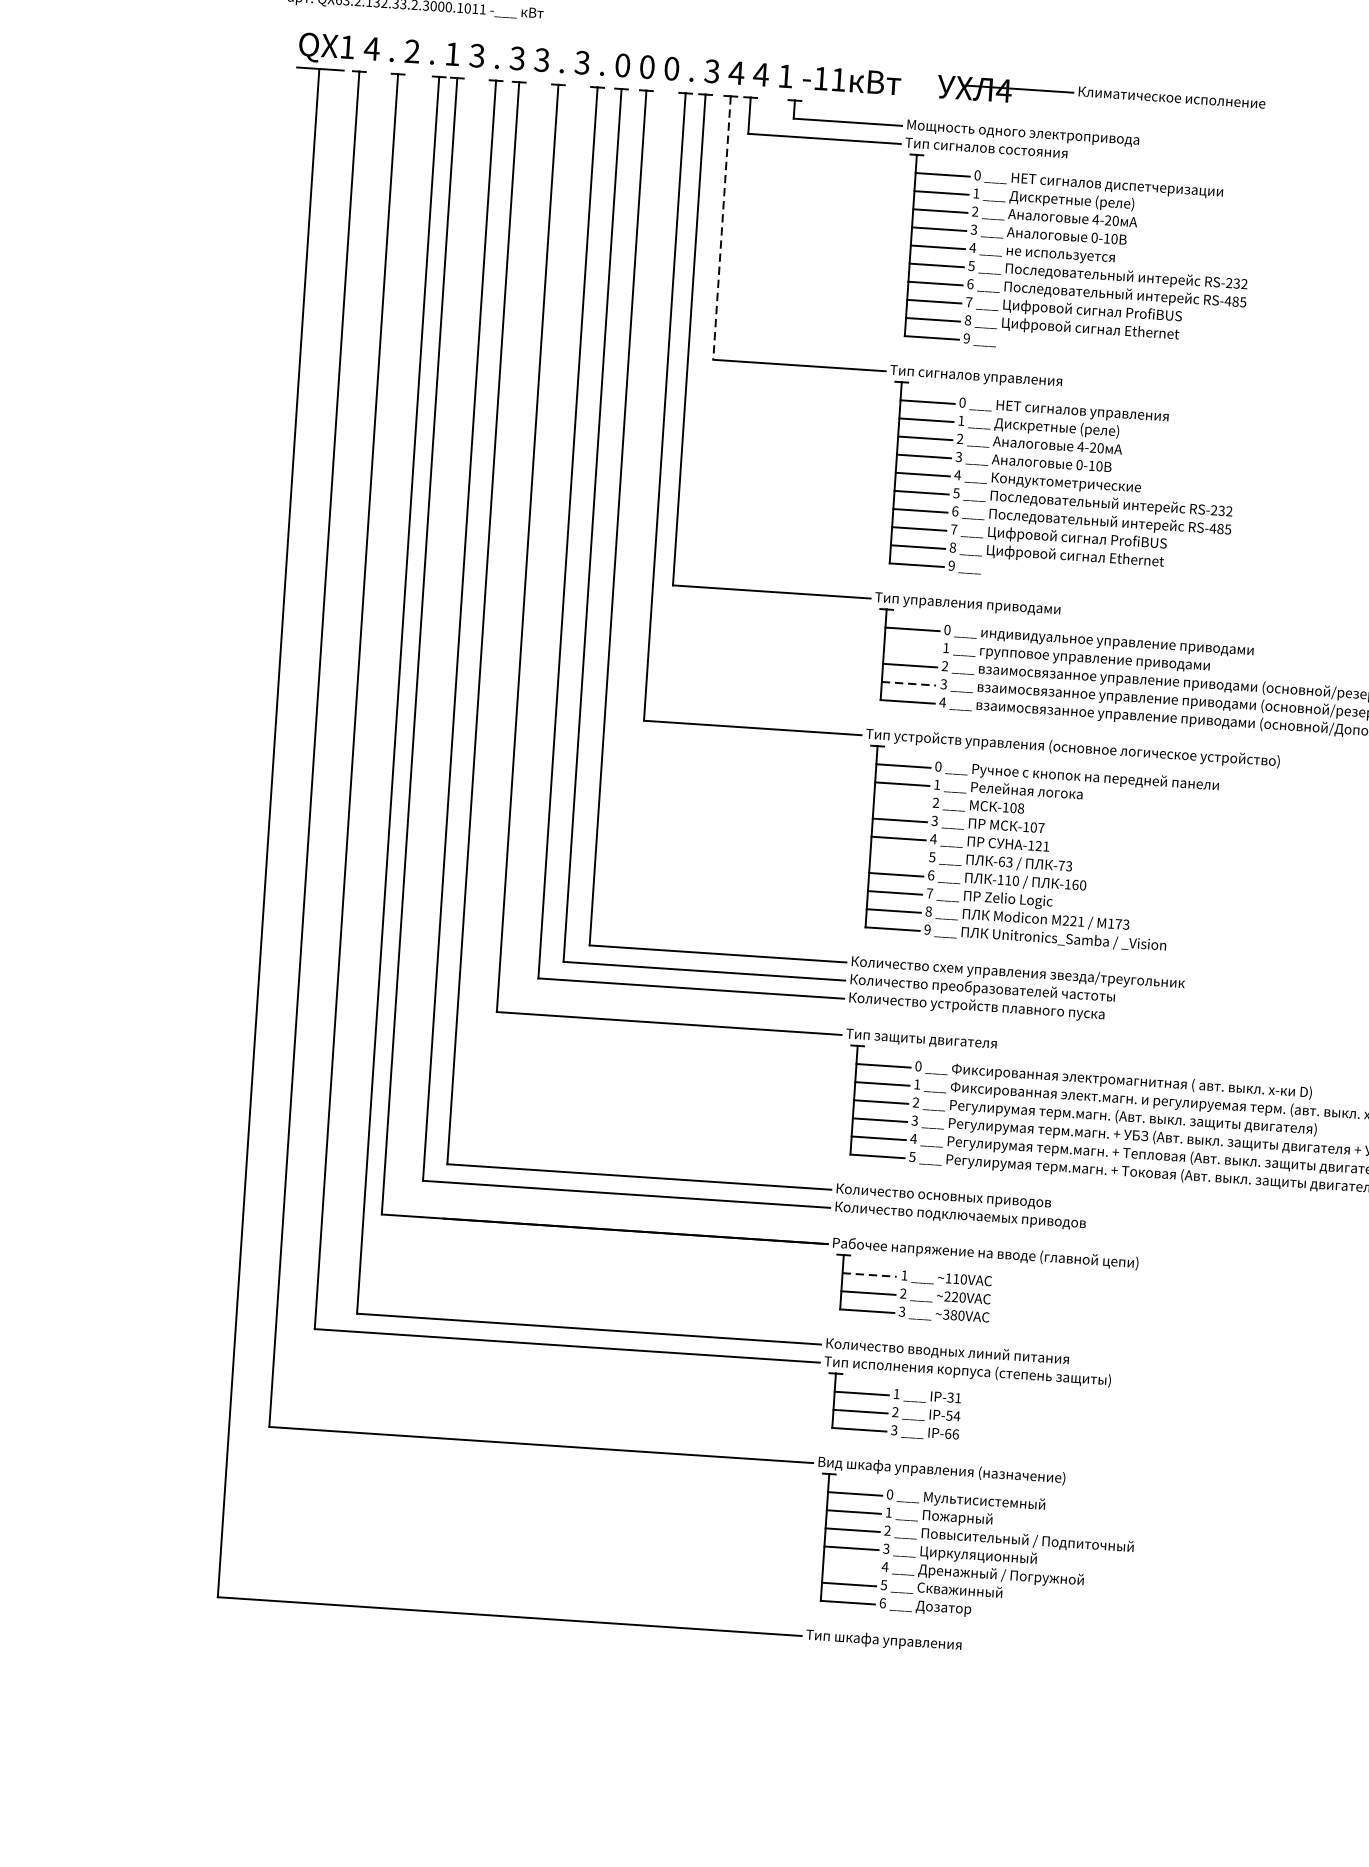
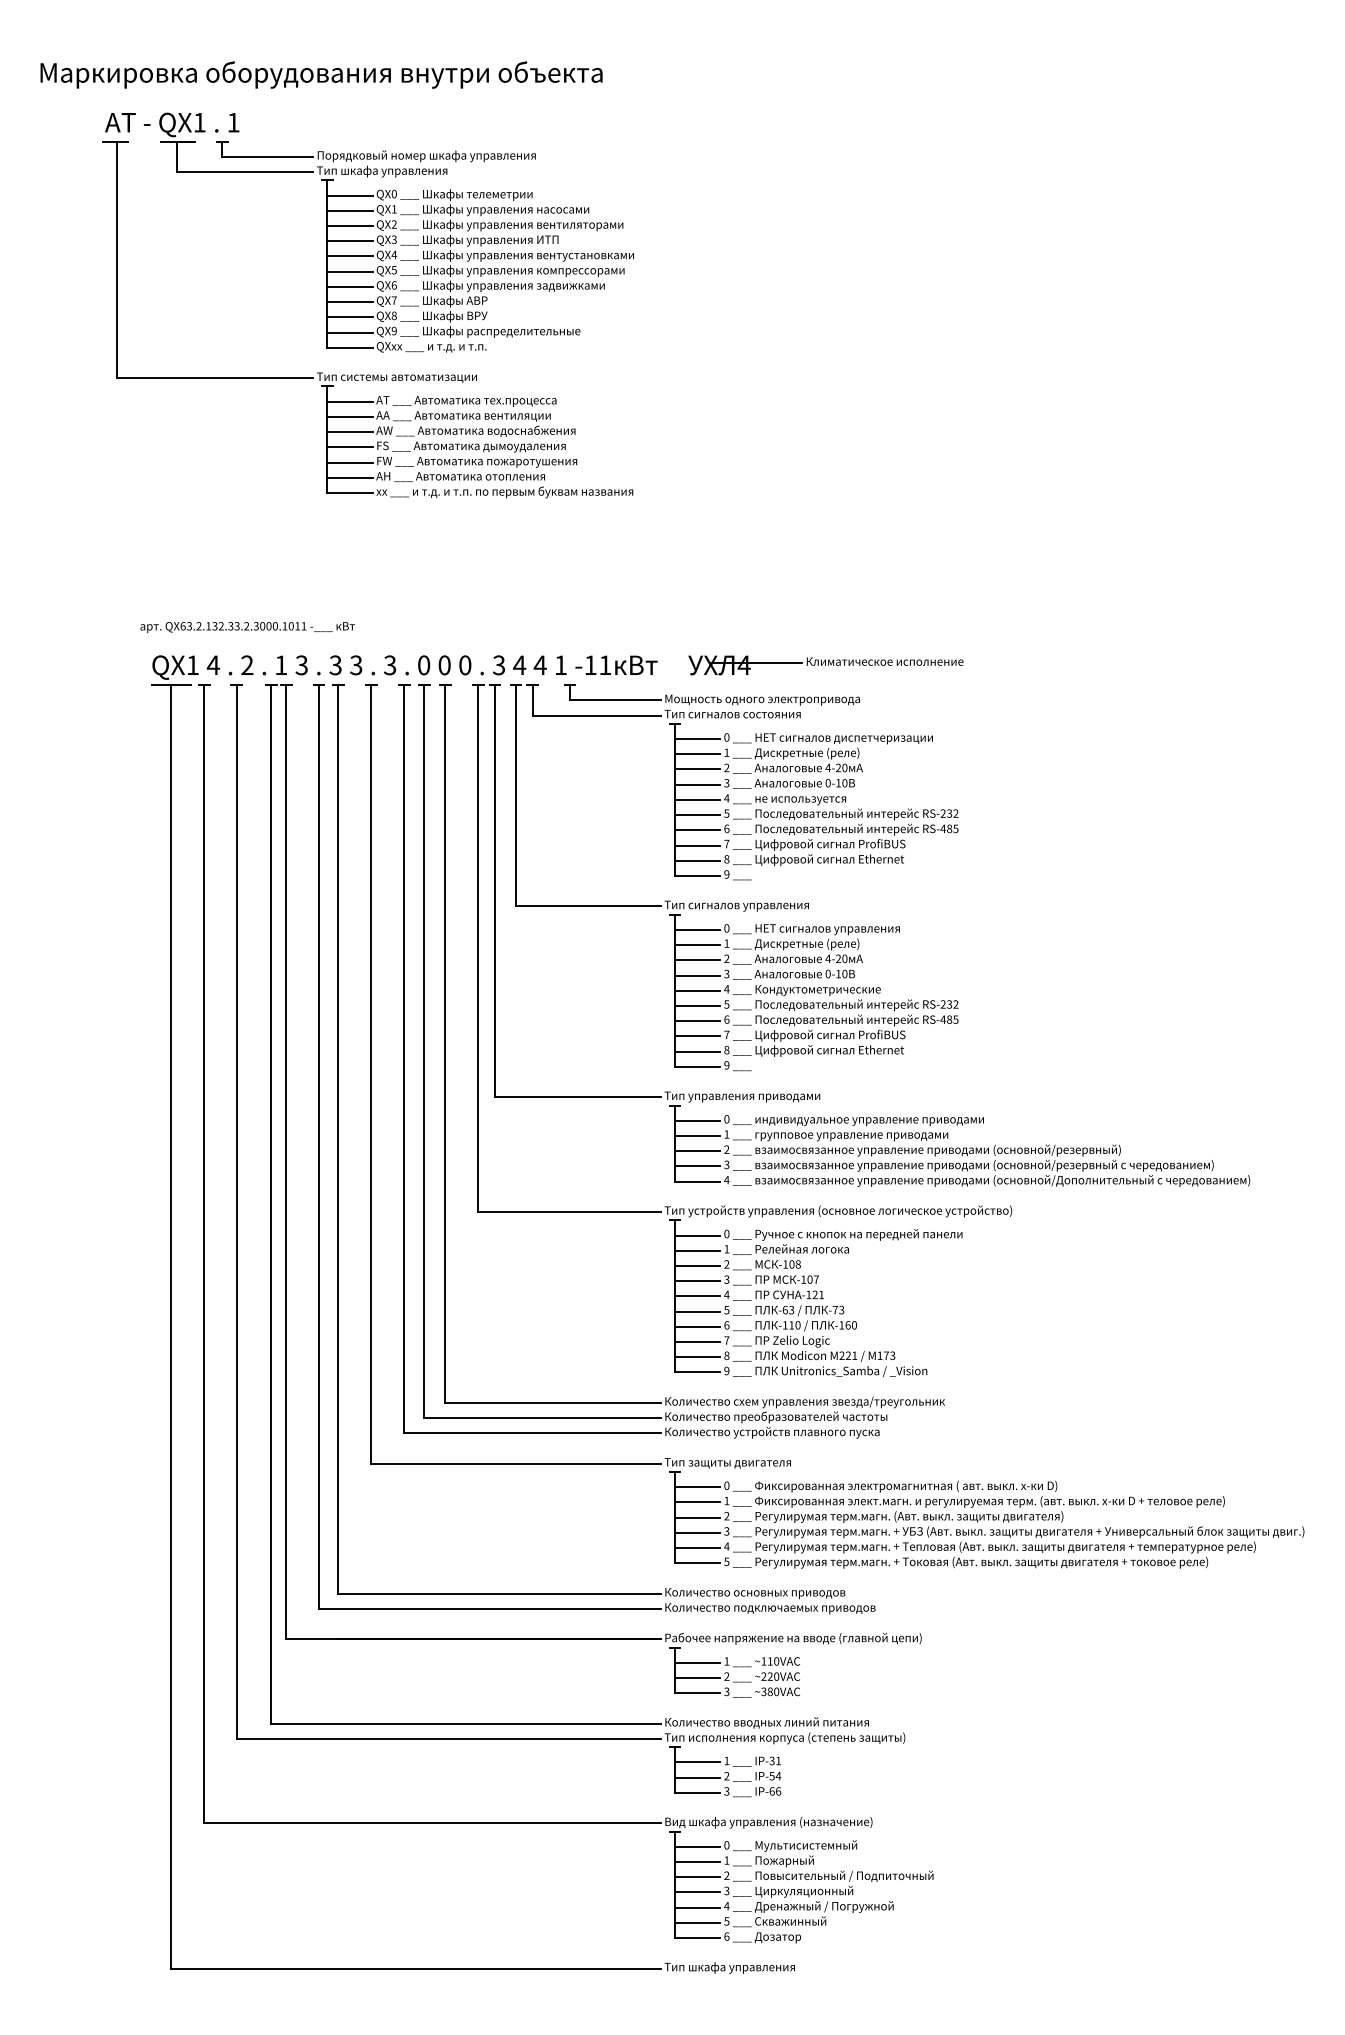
line: (722, 227) -> (516, 795), dashed -> solid
line: (911, 646) -> (697, 1135), added
line: (908, 683) -> (697, 1166), dashed -> solid
line: (900, 801) -> (697, 1265), added
line: (897, 856) -> (697, 1311), added
line: (869, 1274) -> (697, 1662), dashed -> solid
line: (850, 1566) -> (697, 1907), added

